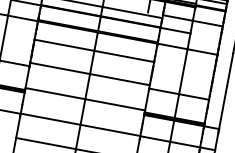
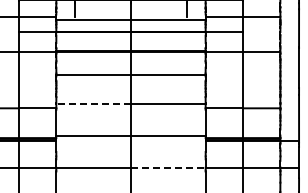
line: (59, 68) -> (93, 104), solid -> dashed
line: (110, 130) -> (168, 167), solid -> dashed

